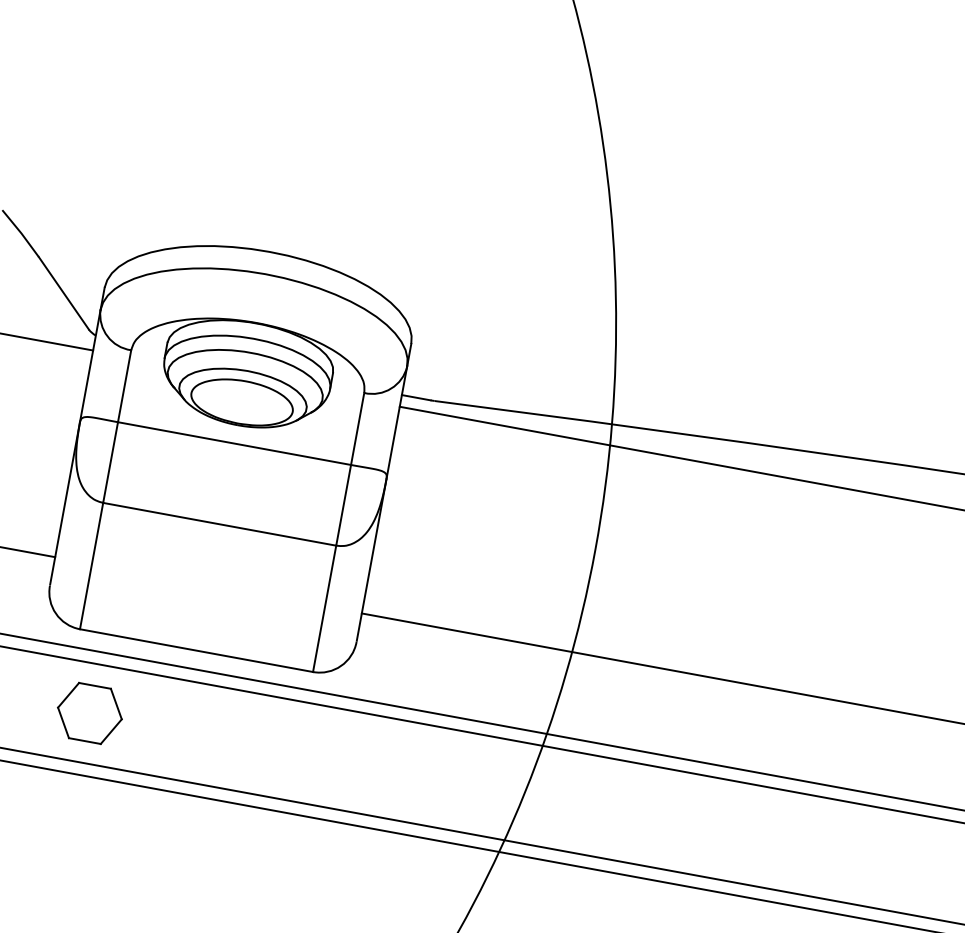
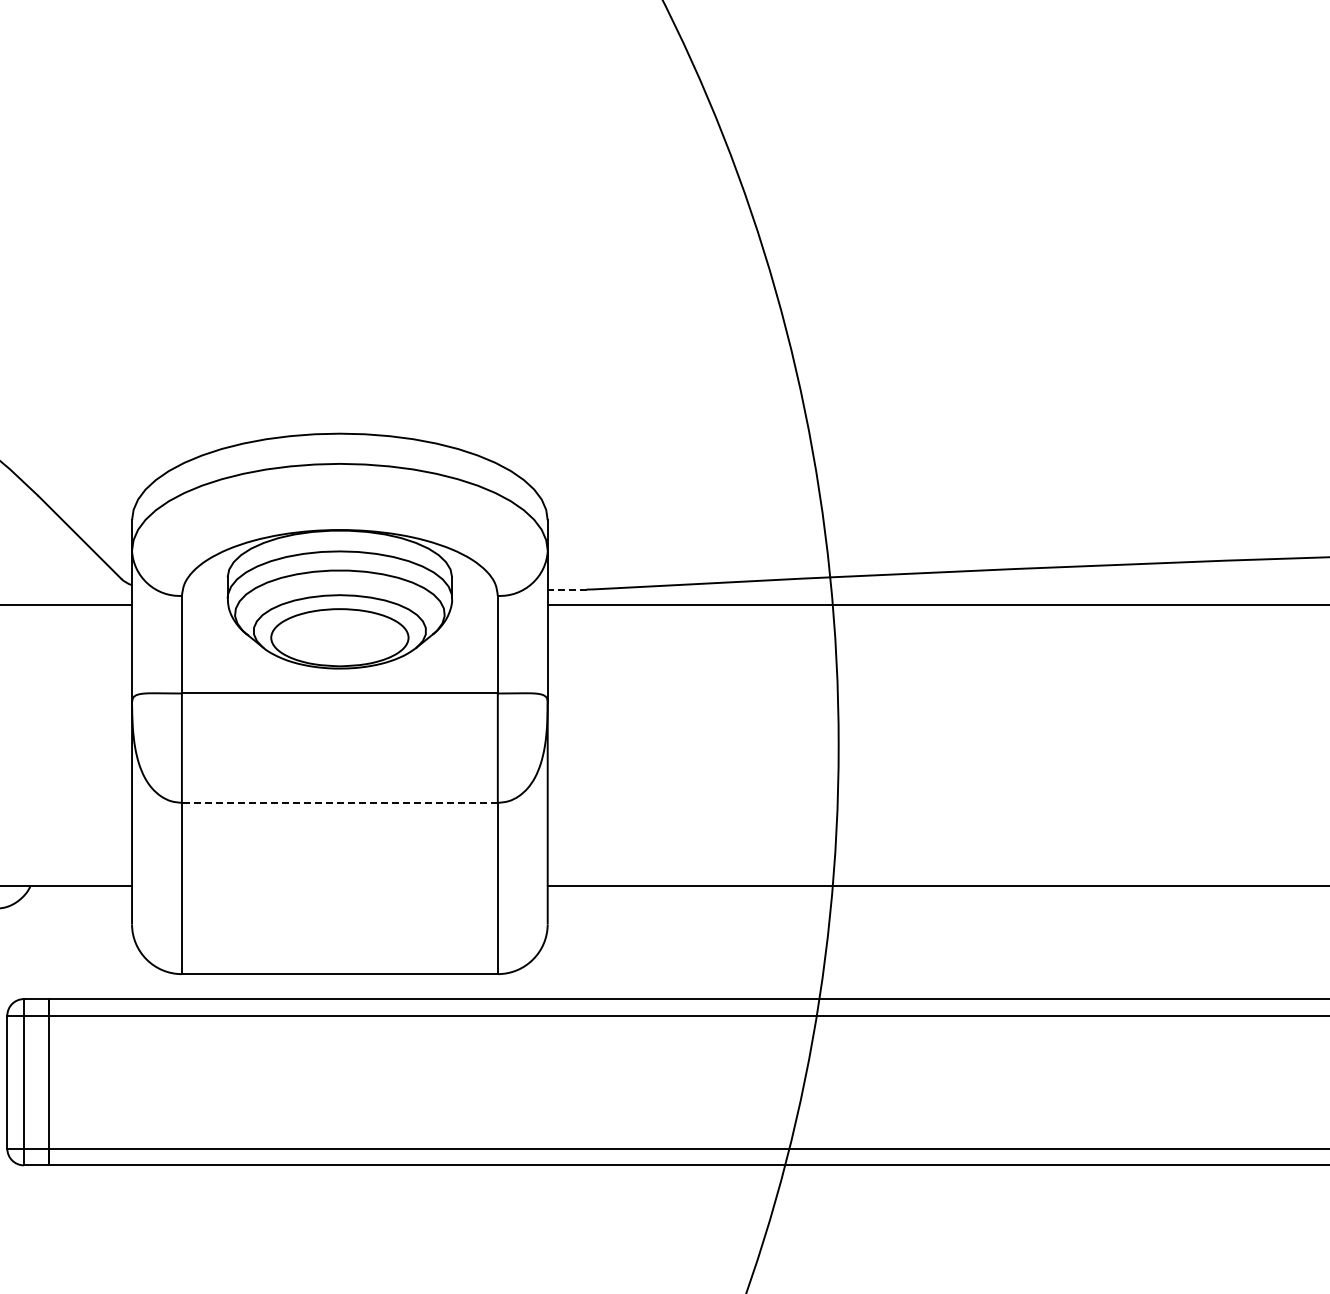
line: (415, 397) -> (566, 589), solid -> dashed
line: (219, 523) -> (339, 802), solid -> dashed
part: (89, 712) -> (214, 1081), removed

